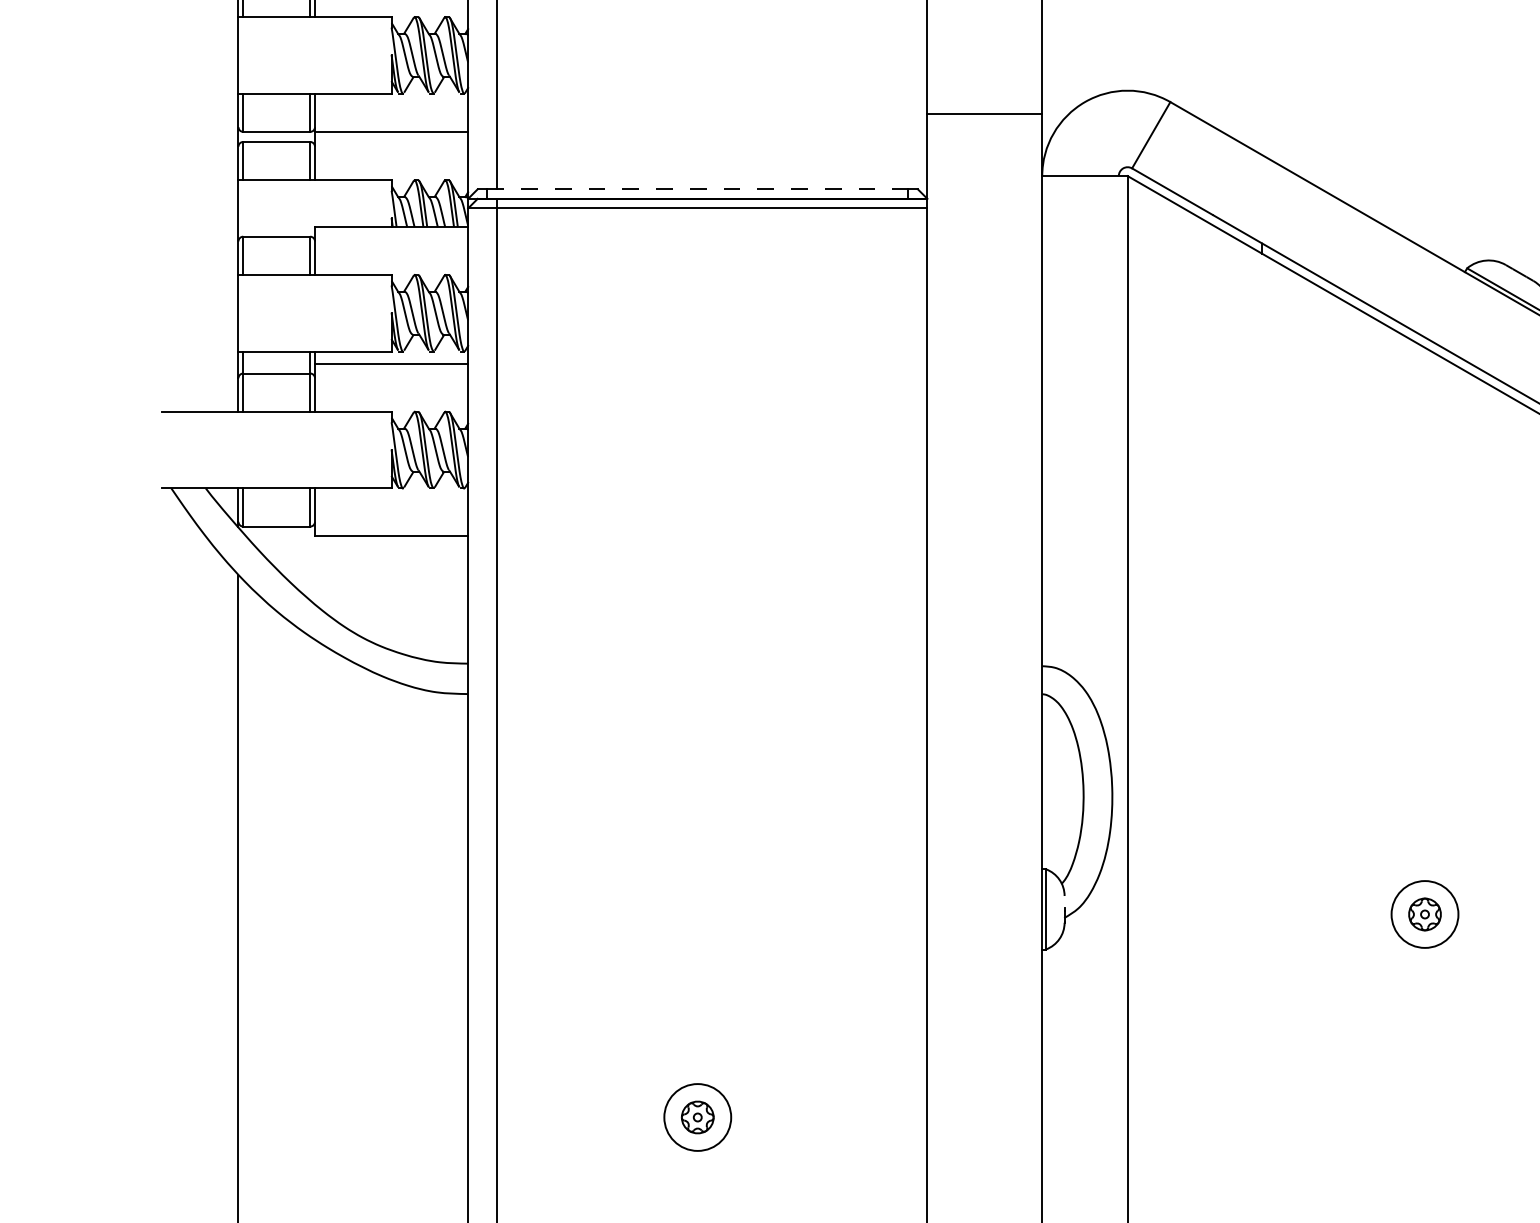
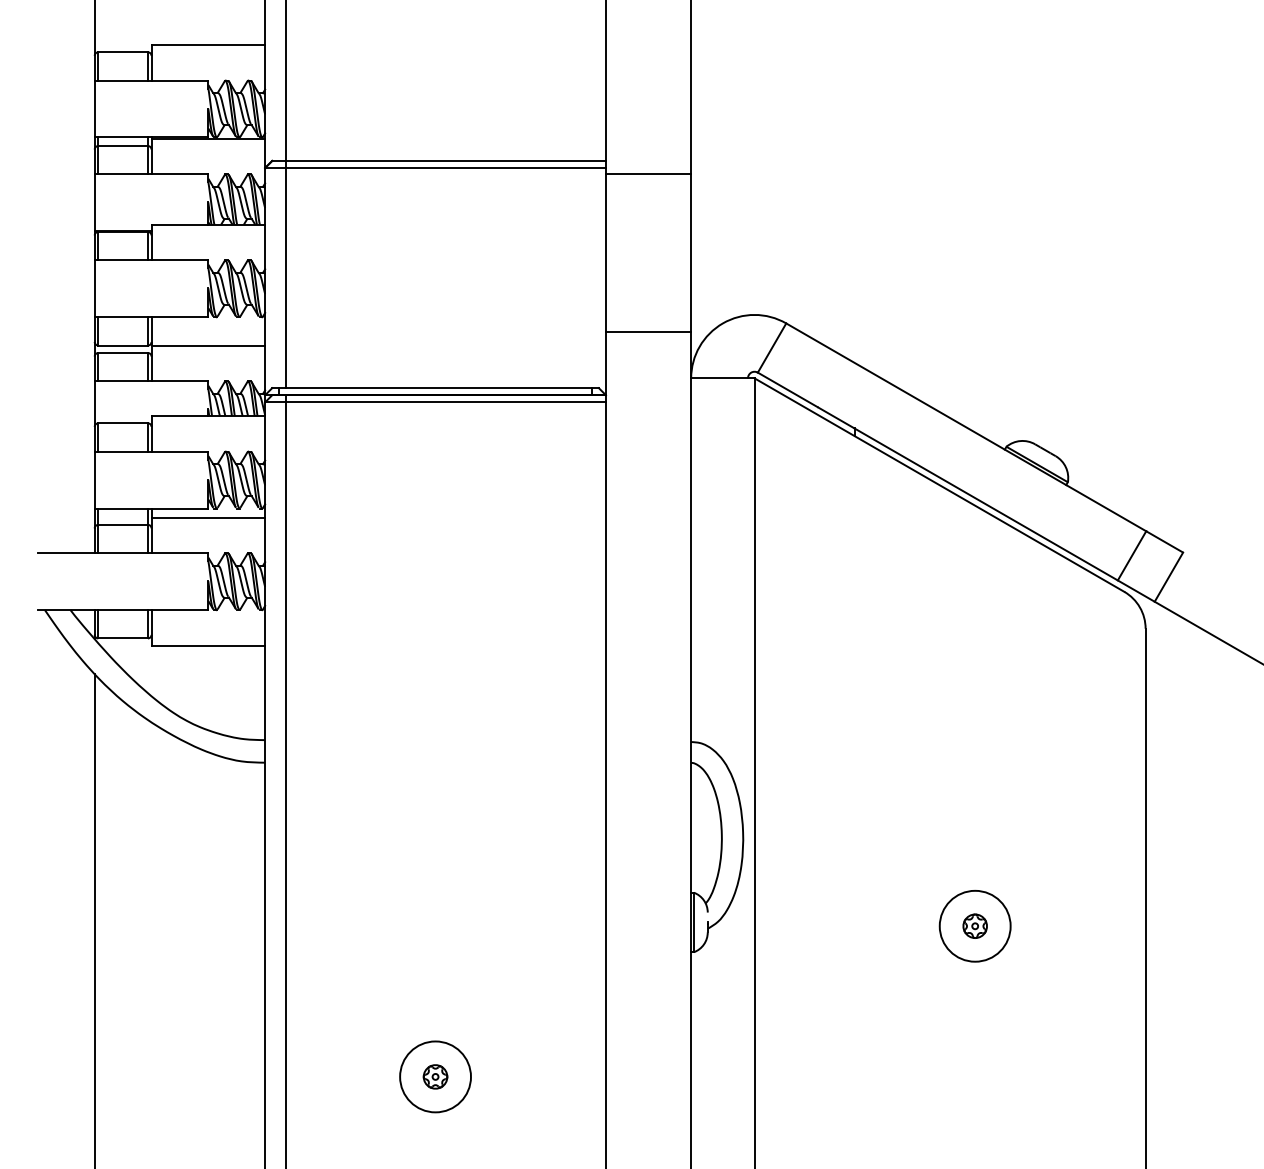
line: (699, 189) -> (436, 388), dashed -> solid
circle: (1424, 913) -> (974, 925), size x1.43
circle: (697, 1116) -> (435, 1076), size x1.43

